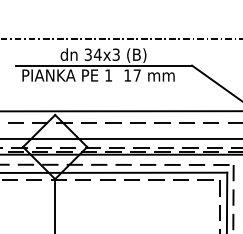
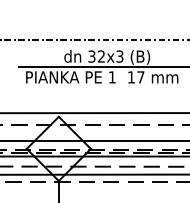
text: (97, 54) -> (101, 56), 34x3 -> 32x3

